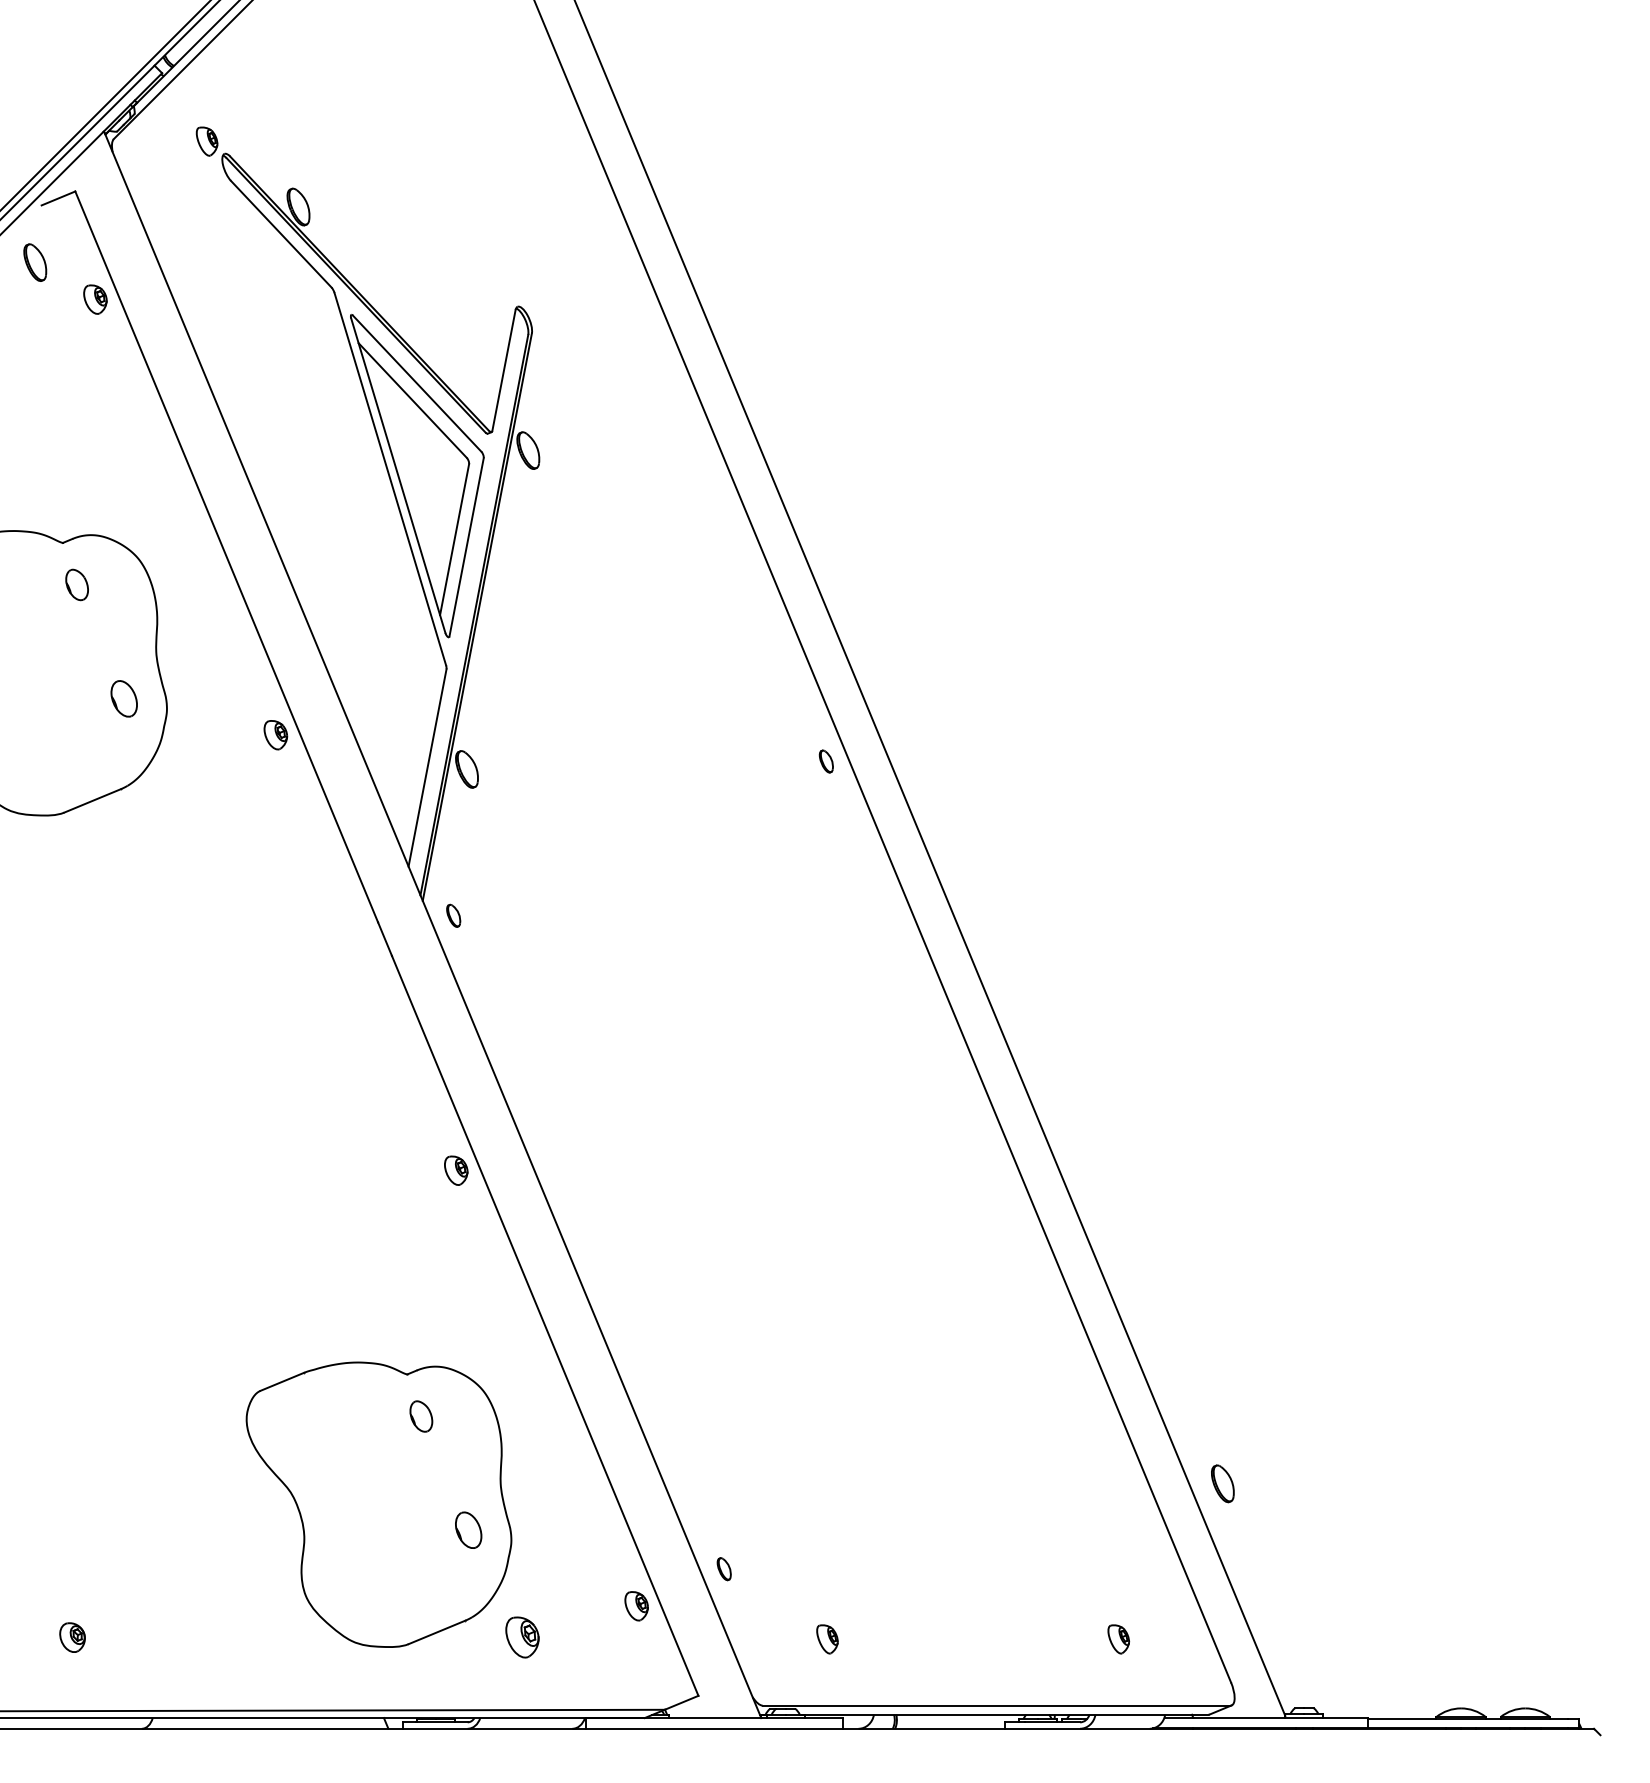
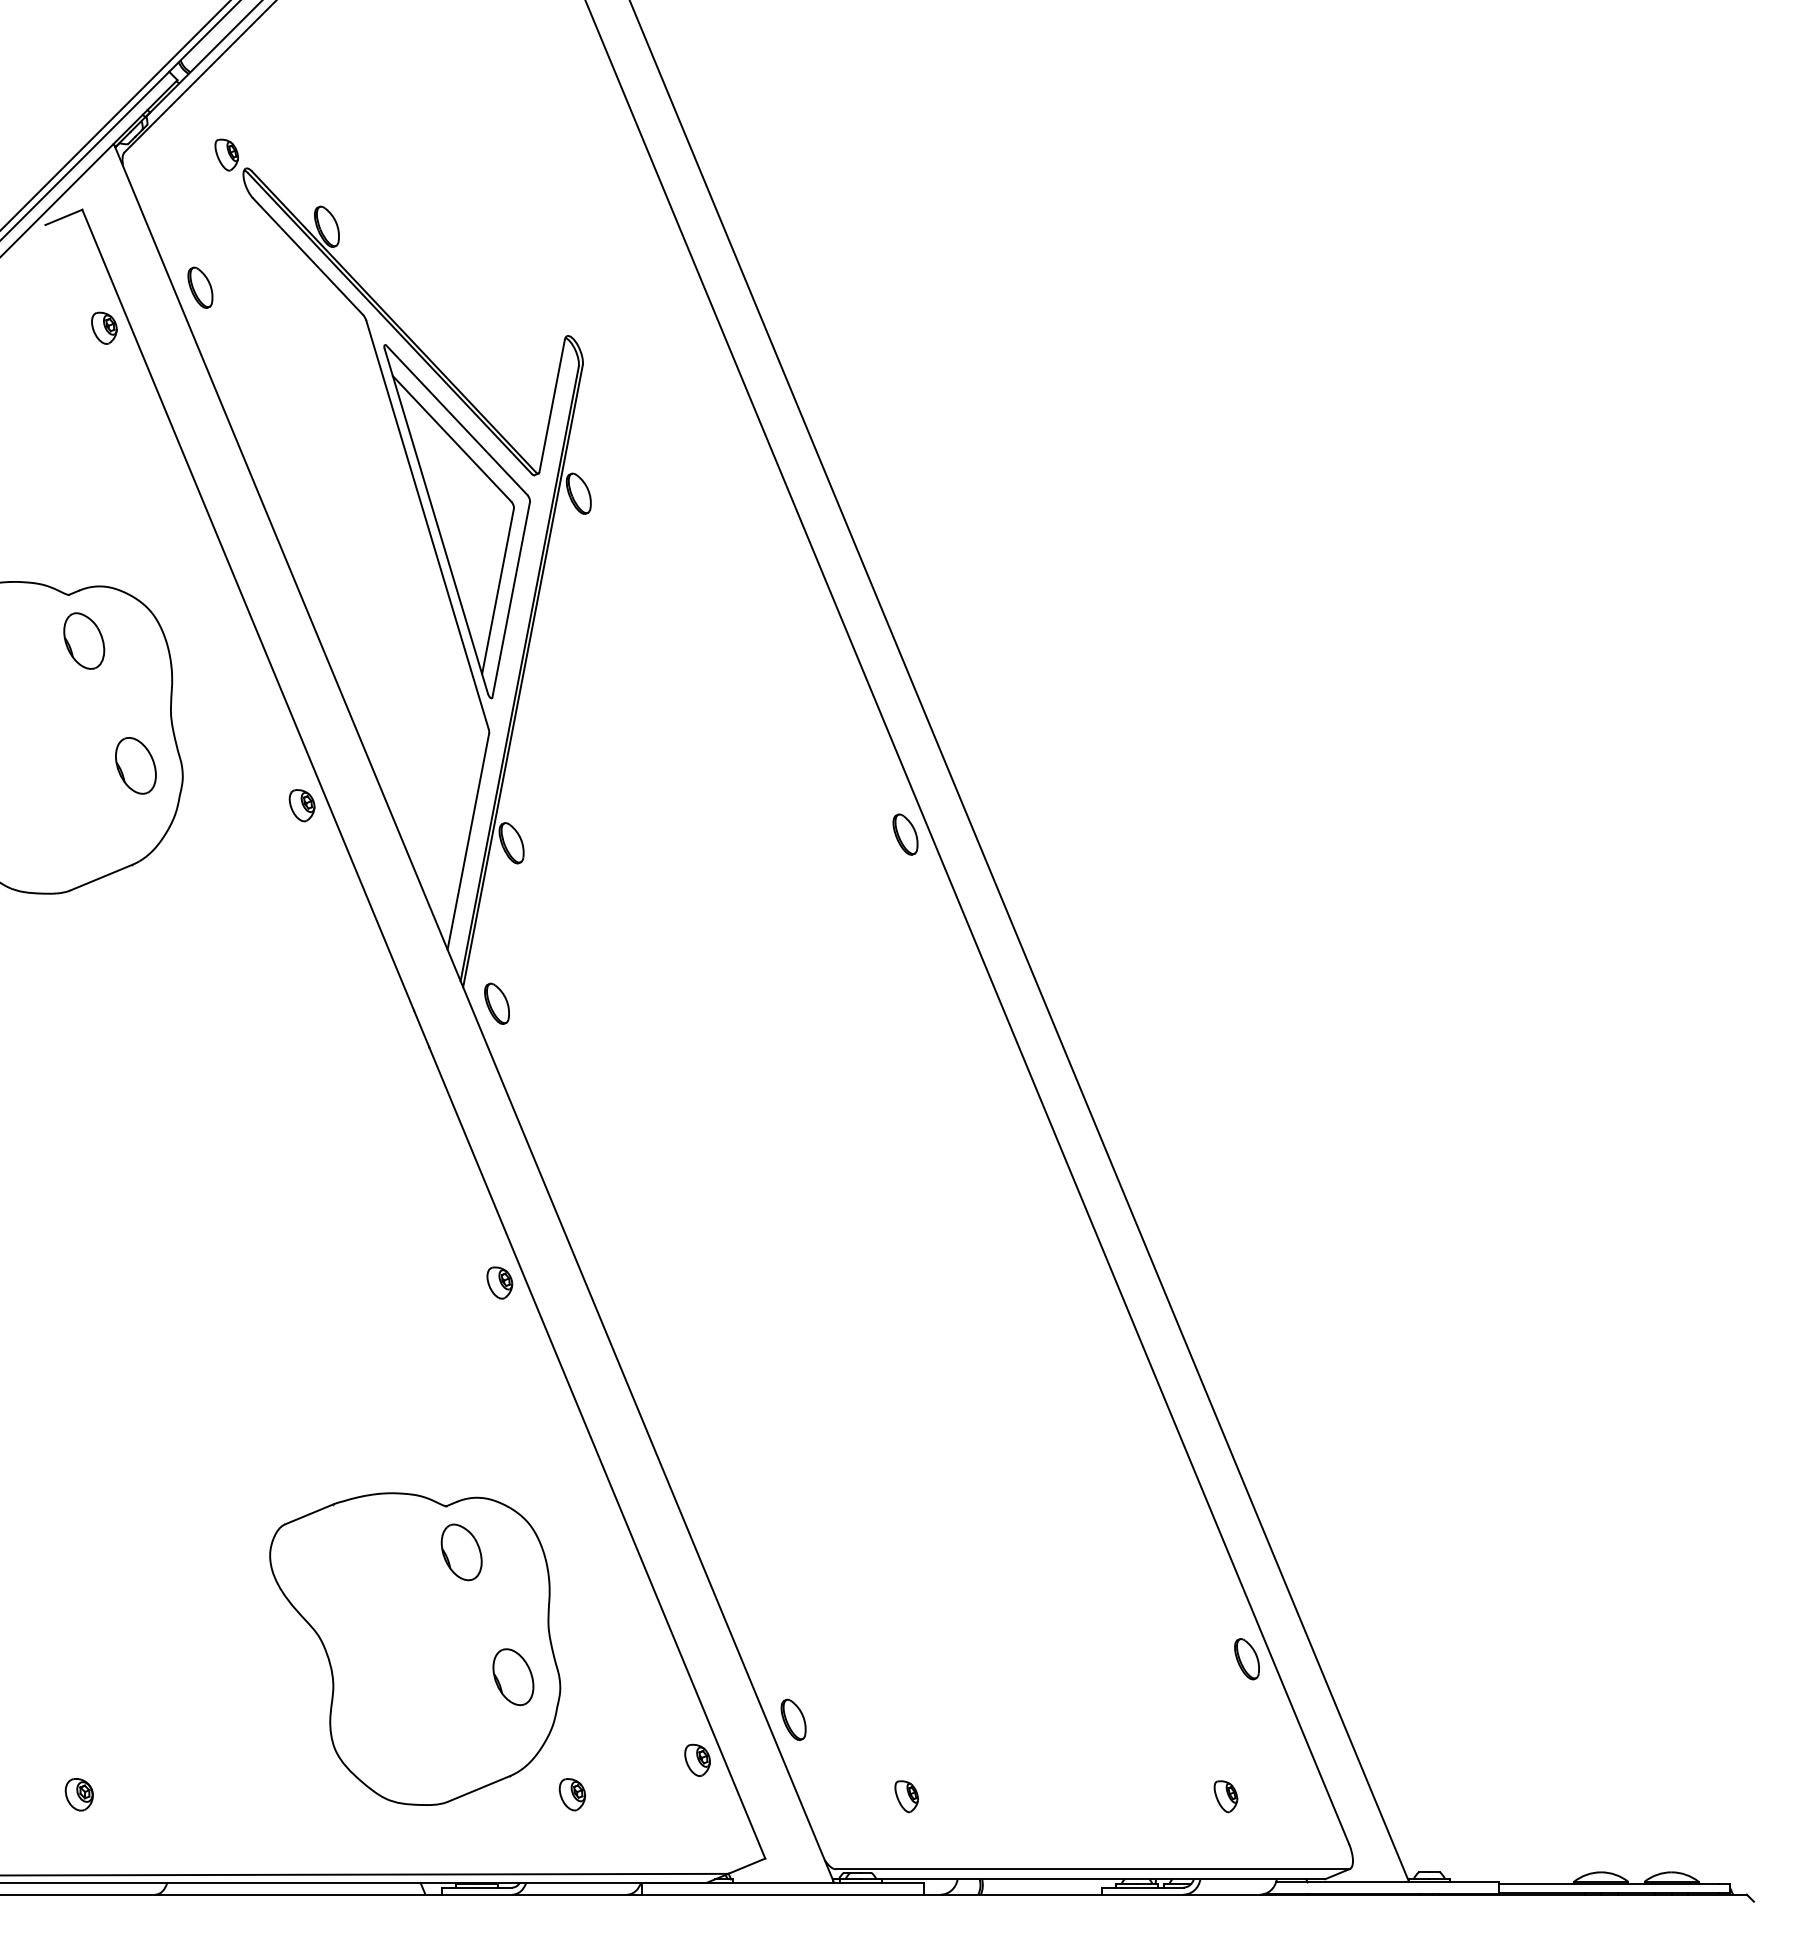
part: (35, 262) -> (200, 287), moved
part: (77, 584) -> (84, 640), size x1.67
part: (123, 698) -> (135, 765), size x1.43
part: (826, 761) -> (905, 834), size x1.67
part: (453, 915) -> (496, 1003), size x1.67
part: (421, 1416) -> (461, 1552), size x1.67
part: (1222, 1484) -> (1246, 1659), moved
part: (468, 1529) -> (513, 1676), size x1.43
part: (724, 1568) -> (793, 1719), size x1.67
part: (522, 1637) -> (572, 1794), size x0.71

